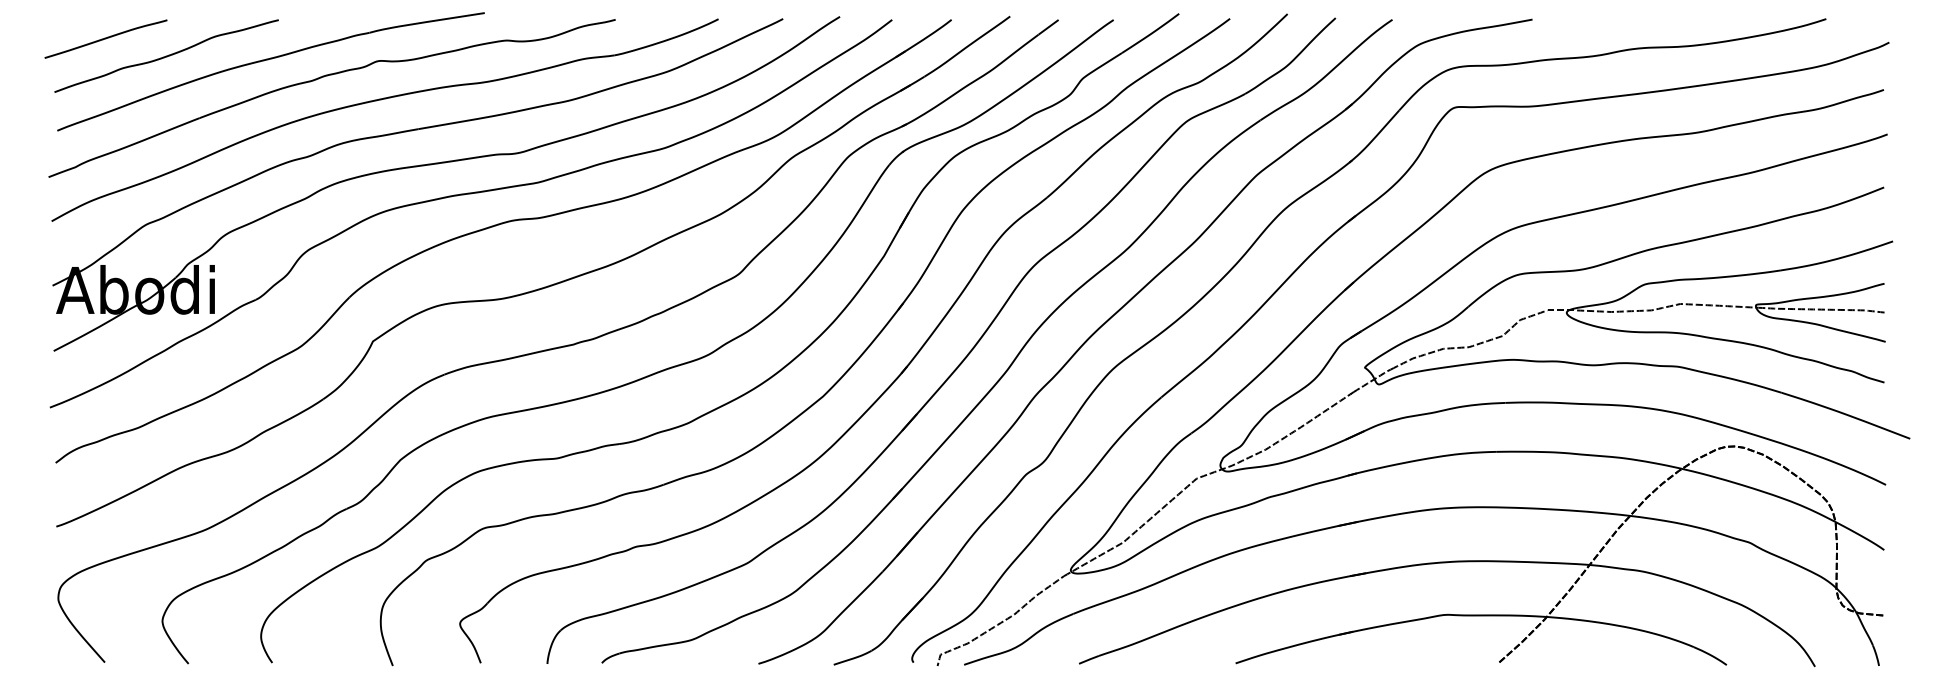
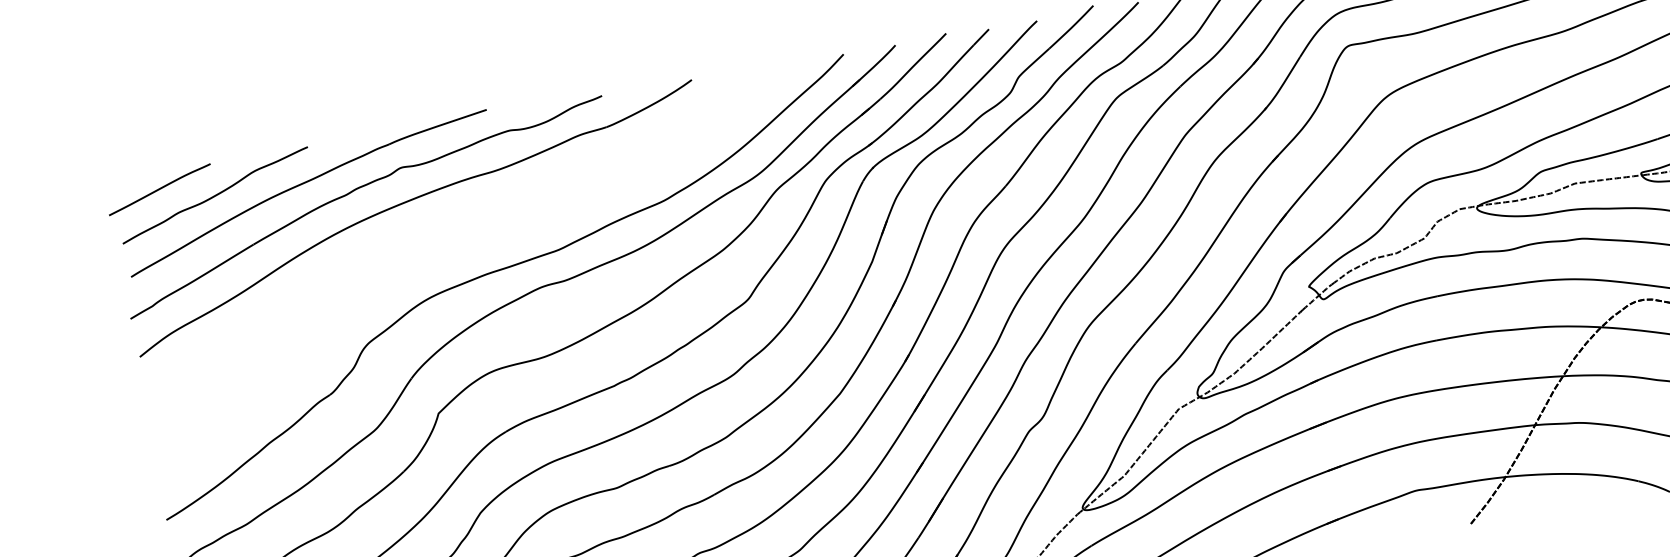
part: (445, 163) -> (475, 247), removed

